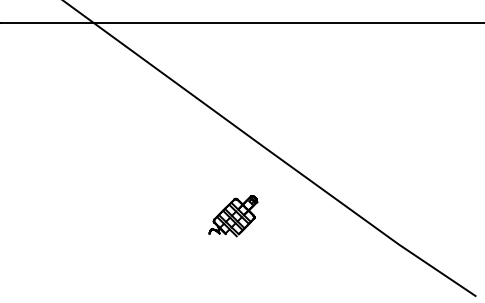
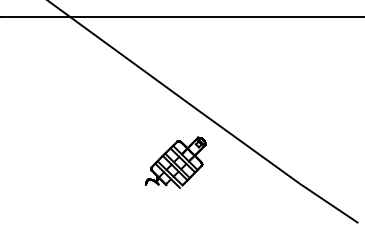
part: (233, 216) -> (175, 162), size x1.67

